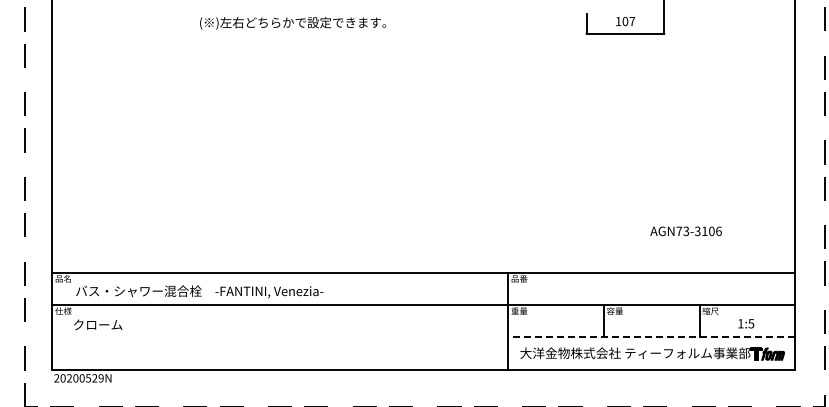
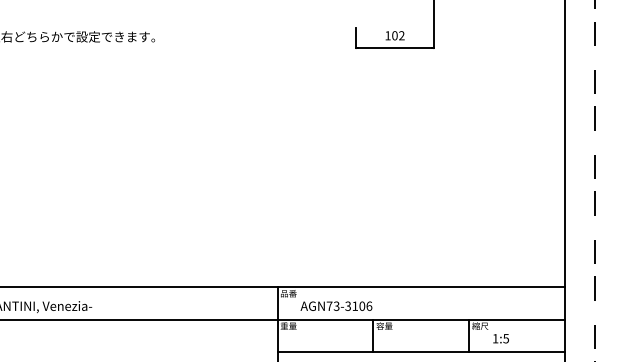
text: (632, 21) -> (402, 35), 107 -> 102
text: (685, 231) -> (335, 306), moved
text: (746, 323) -> (501, 338), moved
line: (651, 337) -> (421, 352), dashed -> solid

